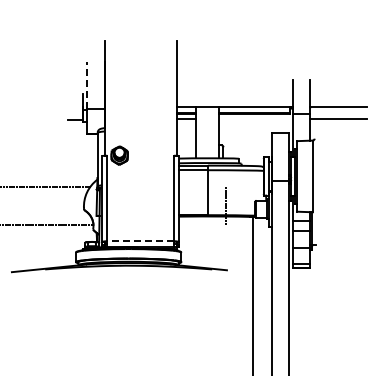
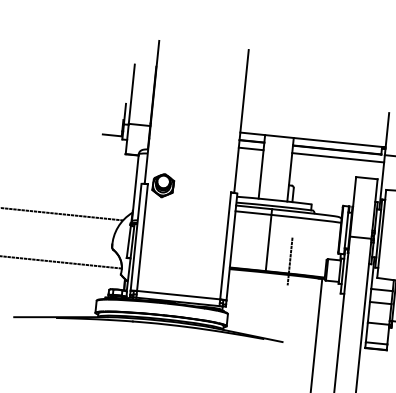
line: (87, 85) -> (132, 94), dashed -> solid
line: (256, 119) -> (338, 157), added
line: (140, 241) -> (178, 295), dashed -> solid

